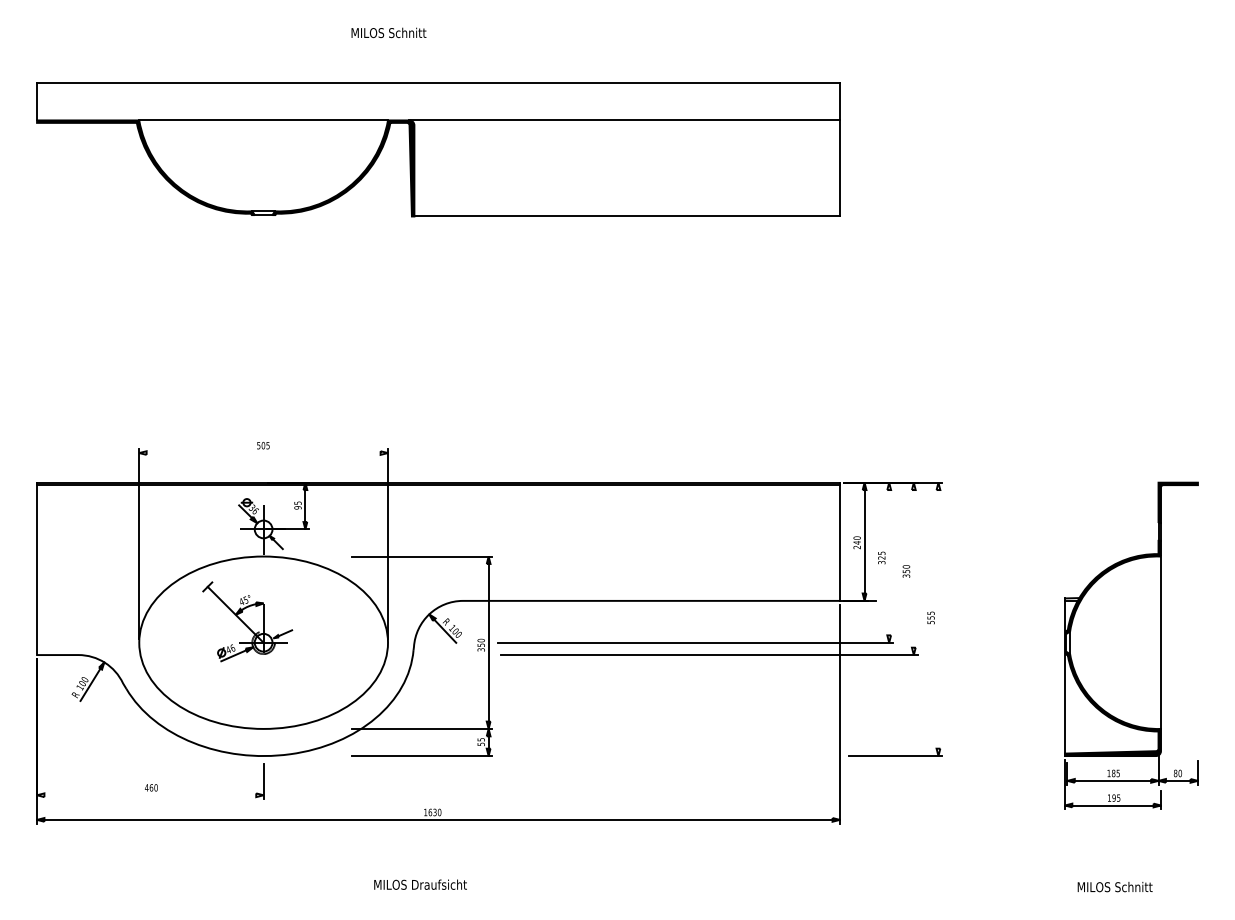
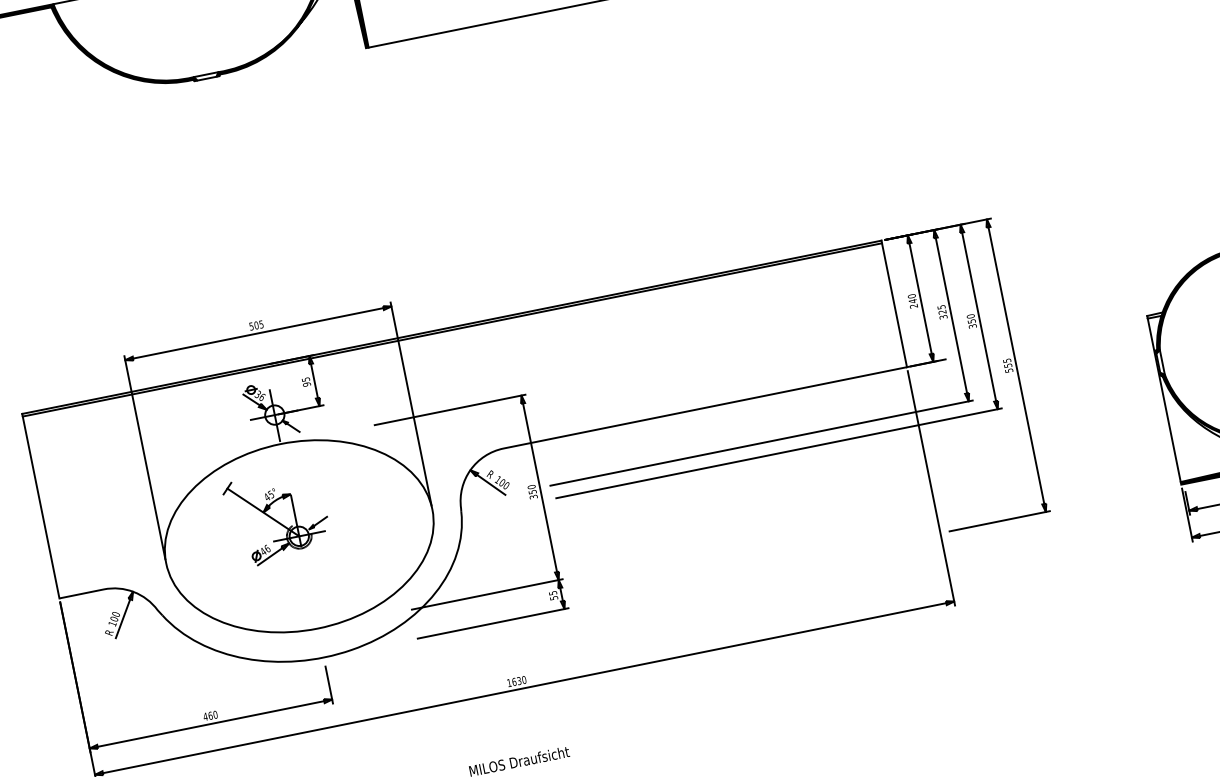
line: (263, 453) -> (258, 333), added
line: (889, 562) -> (951, 315), added
line: (913, 568) -> (978, 316), added
line: (938, 619) -> (1016, 365), added
line: (150, 795) -> (211, 724), added

